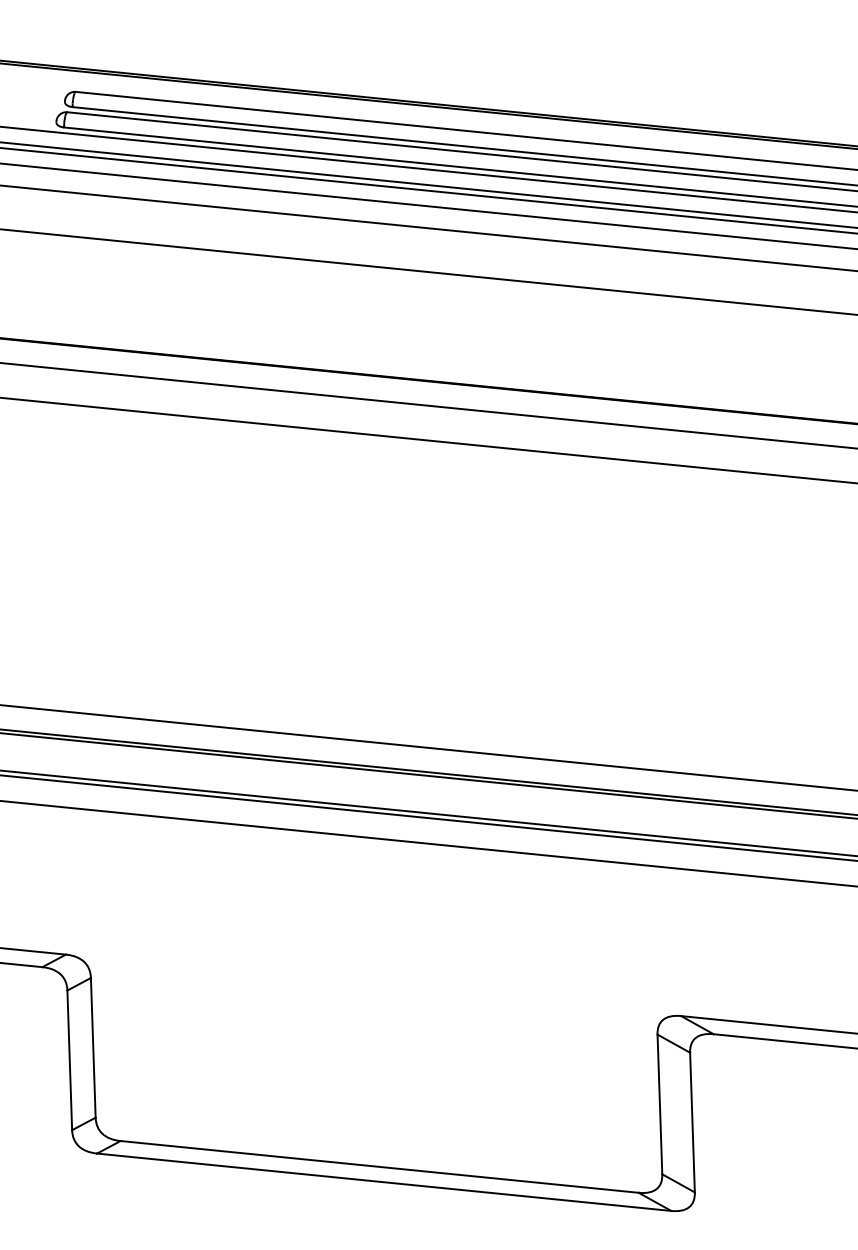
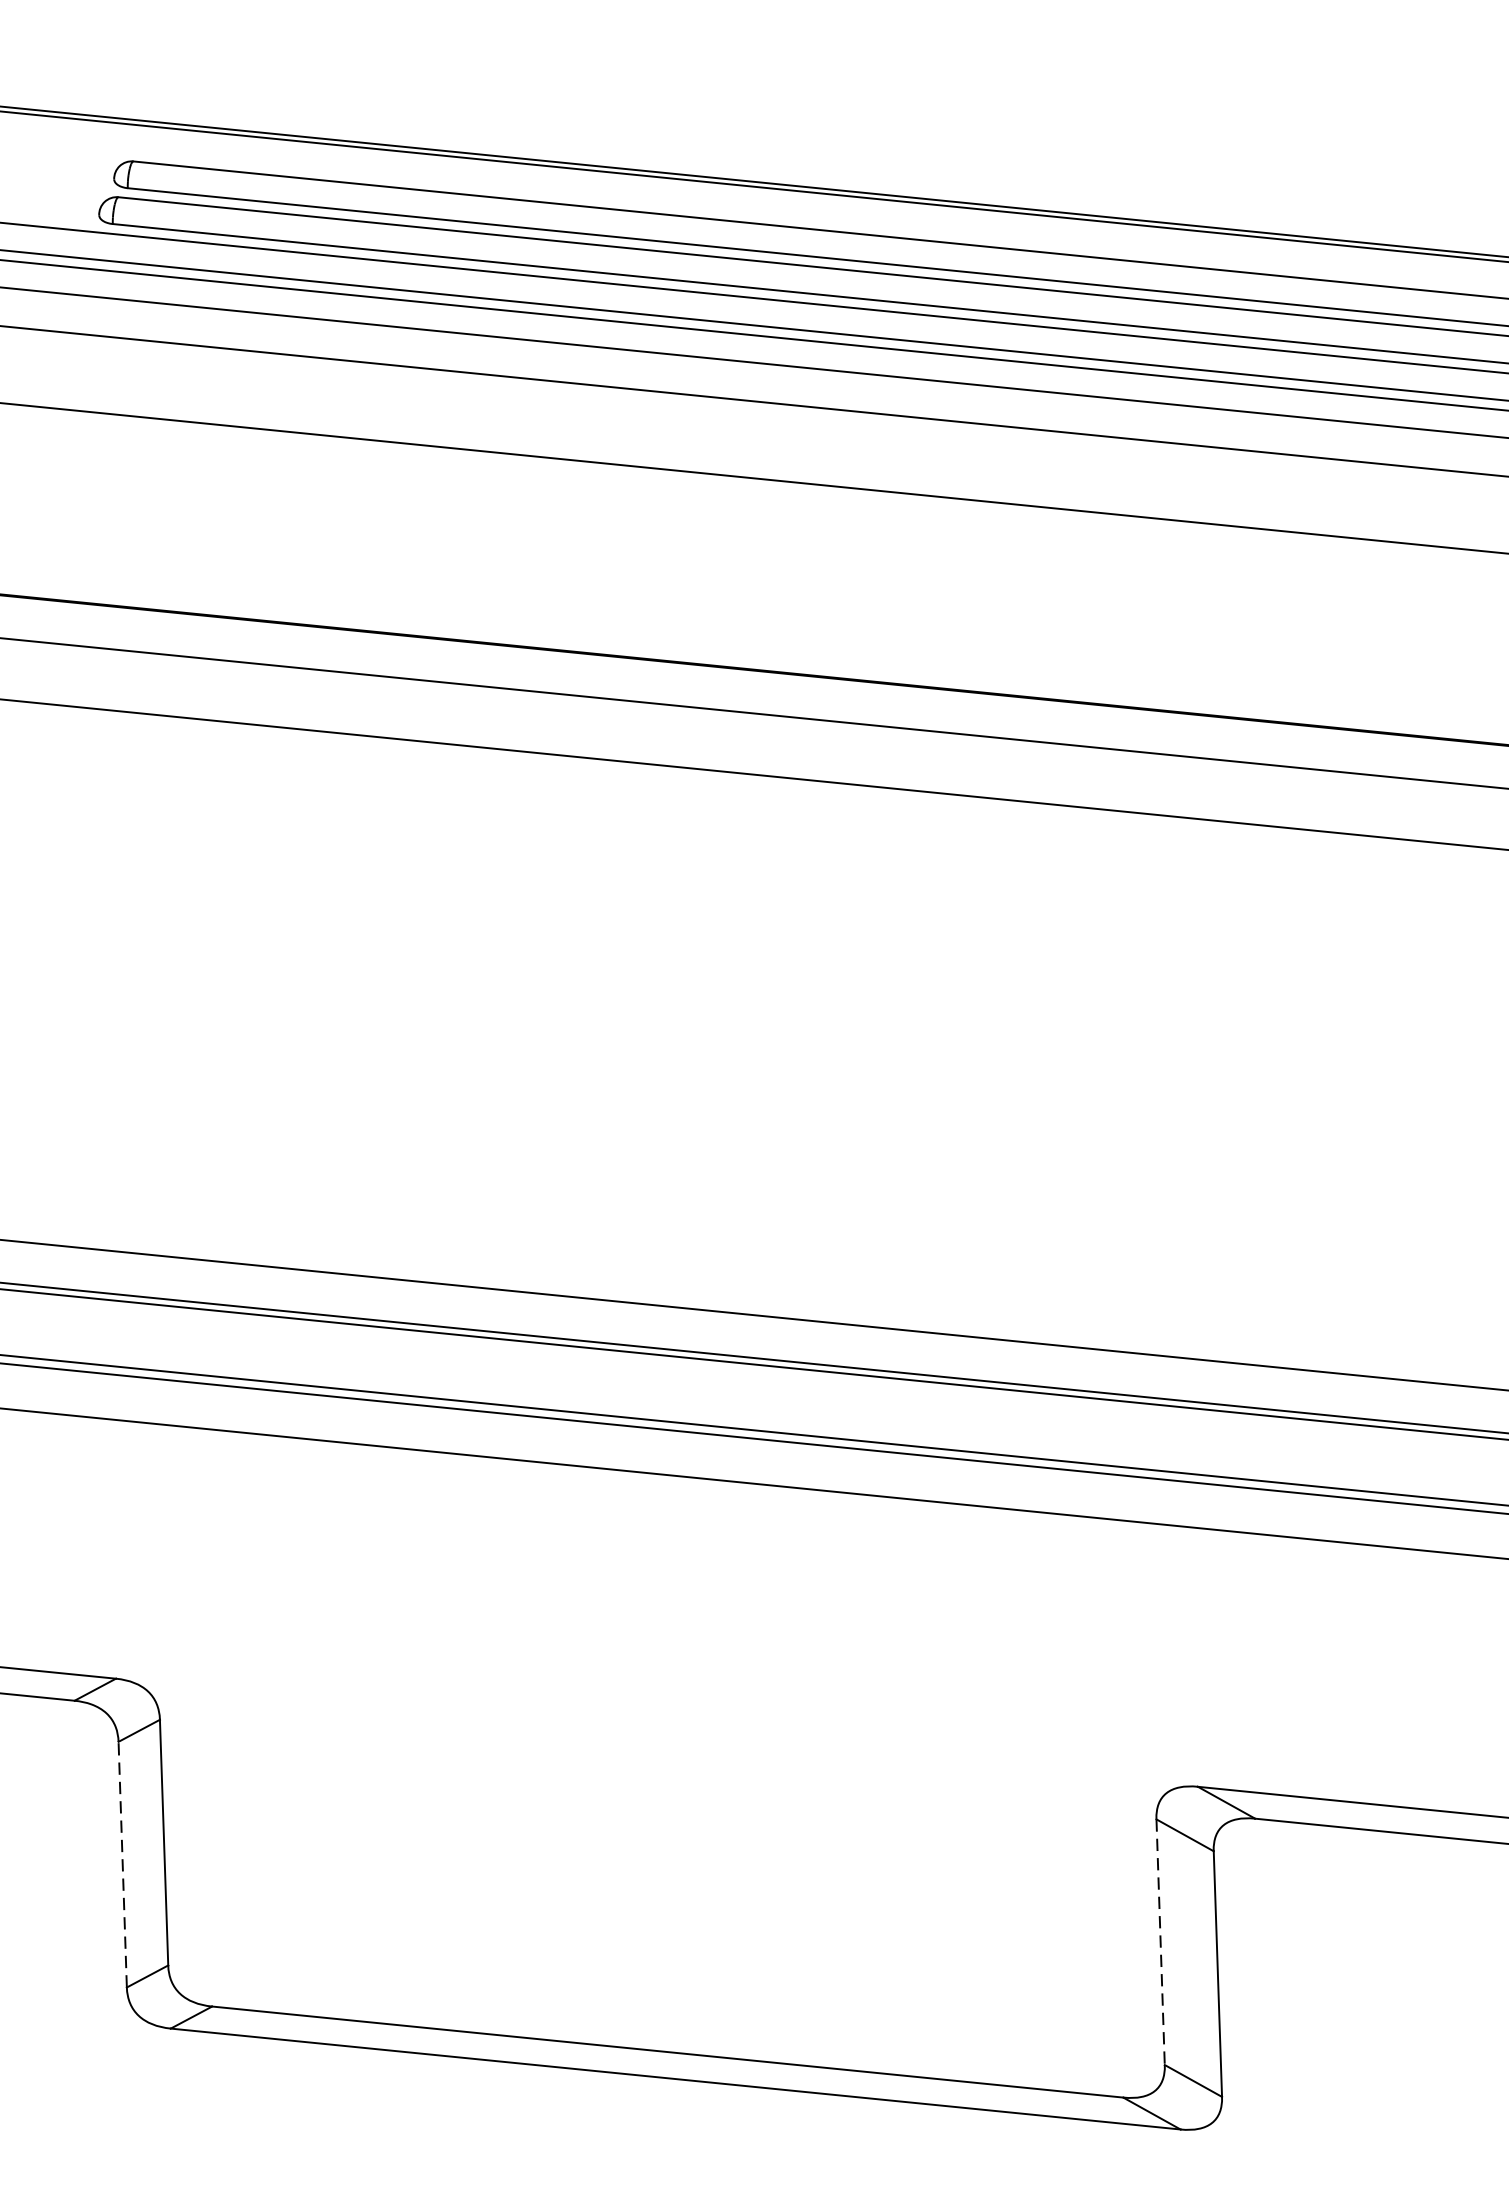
line: (69, 1060) -> (122, 1864), solid -> dashed
line: (659, 1104) -> (1159, 1942), solid -> dashed

